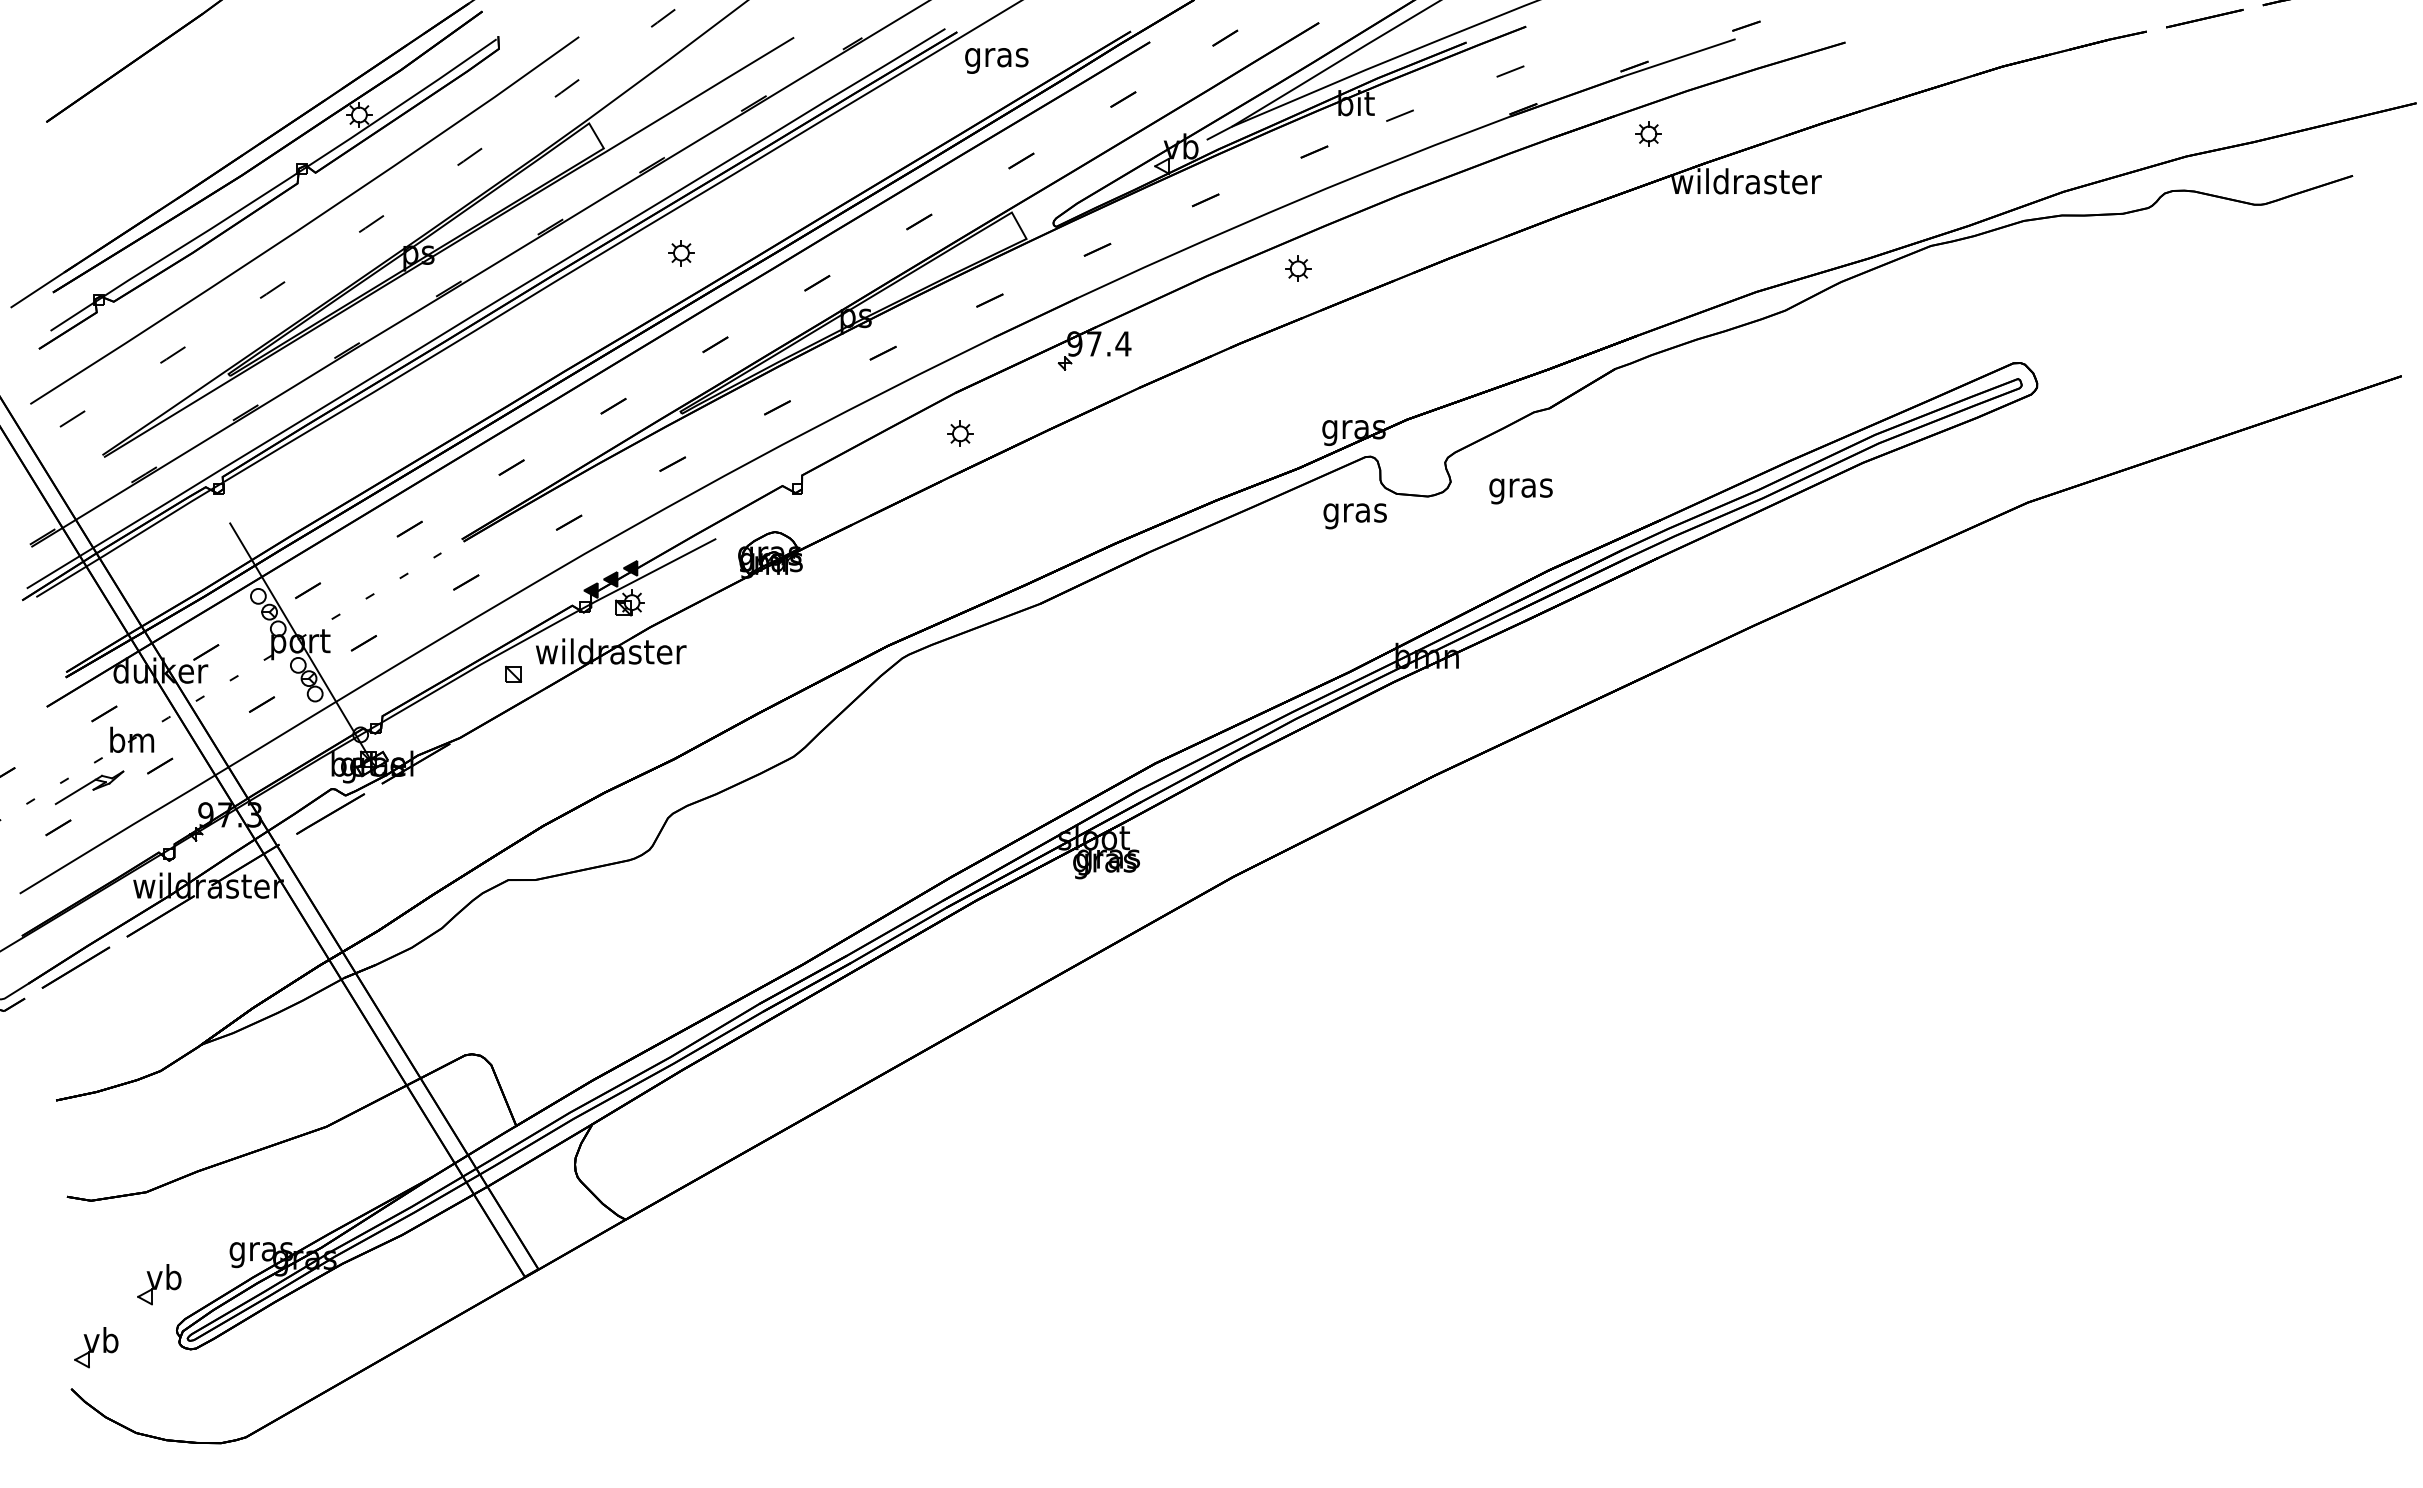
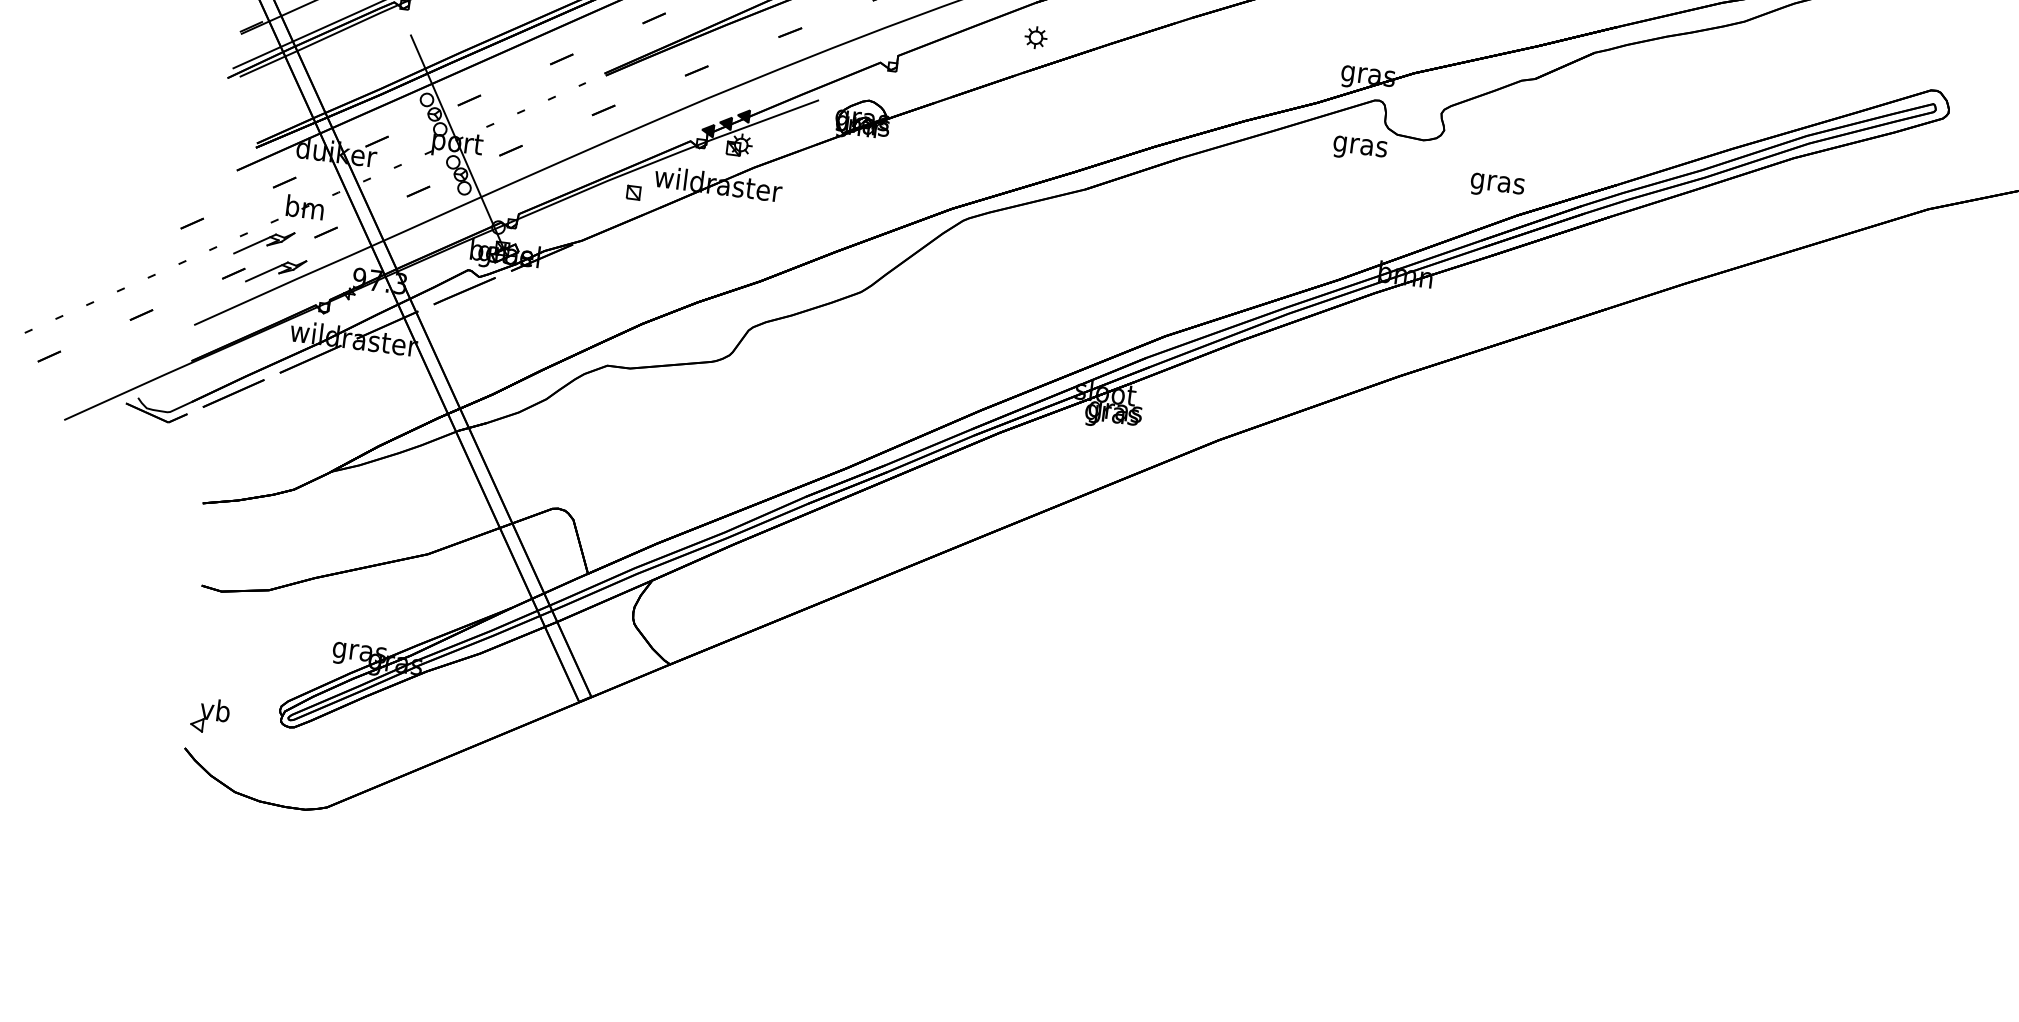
text: (1520, 491) -> (1496, 186), moved
part: (107, 818) -> (276, 271), added
part: (159, 1284) -> (270, 669), removed

